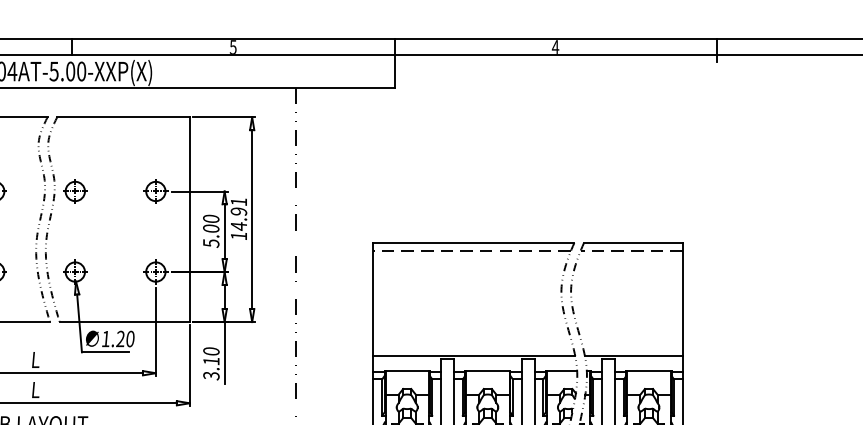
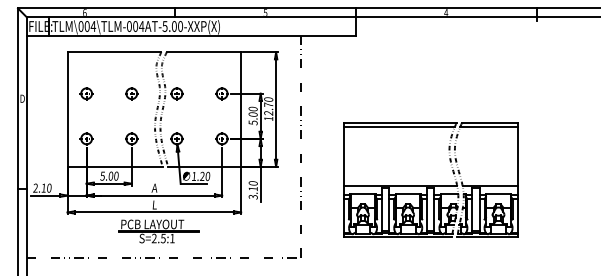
text: (238, 214) -> (268, 106), 14.91 -> 12.70
line: (470, 251) -> (398, 127), dashed -> solid
line: (631, 251) -> (488, 127), dashed -> solid
text: (35, 358) -> (154, 187), L -> A

